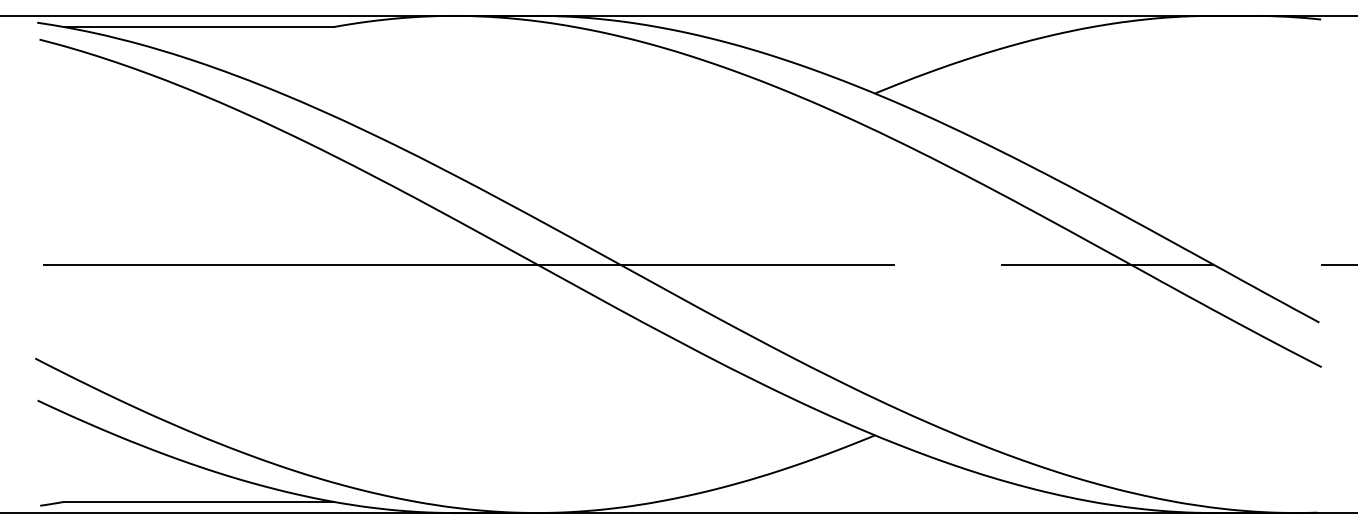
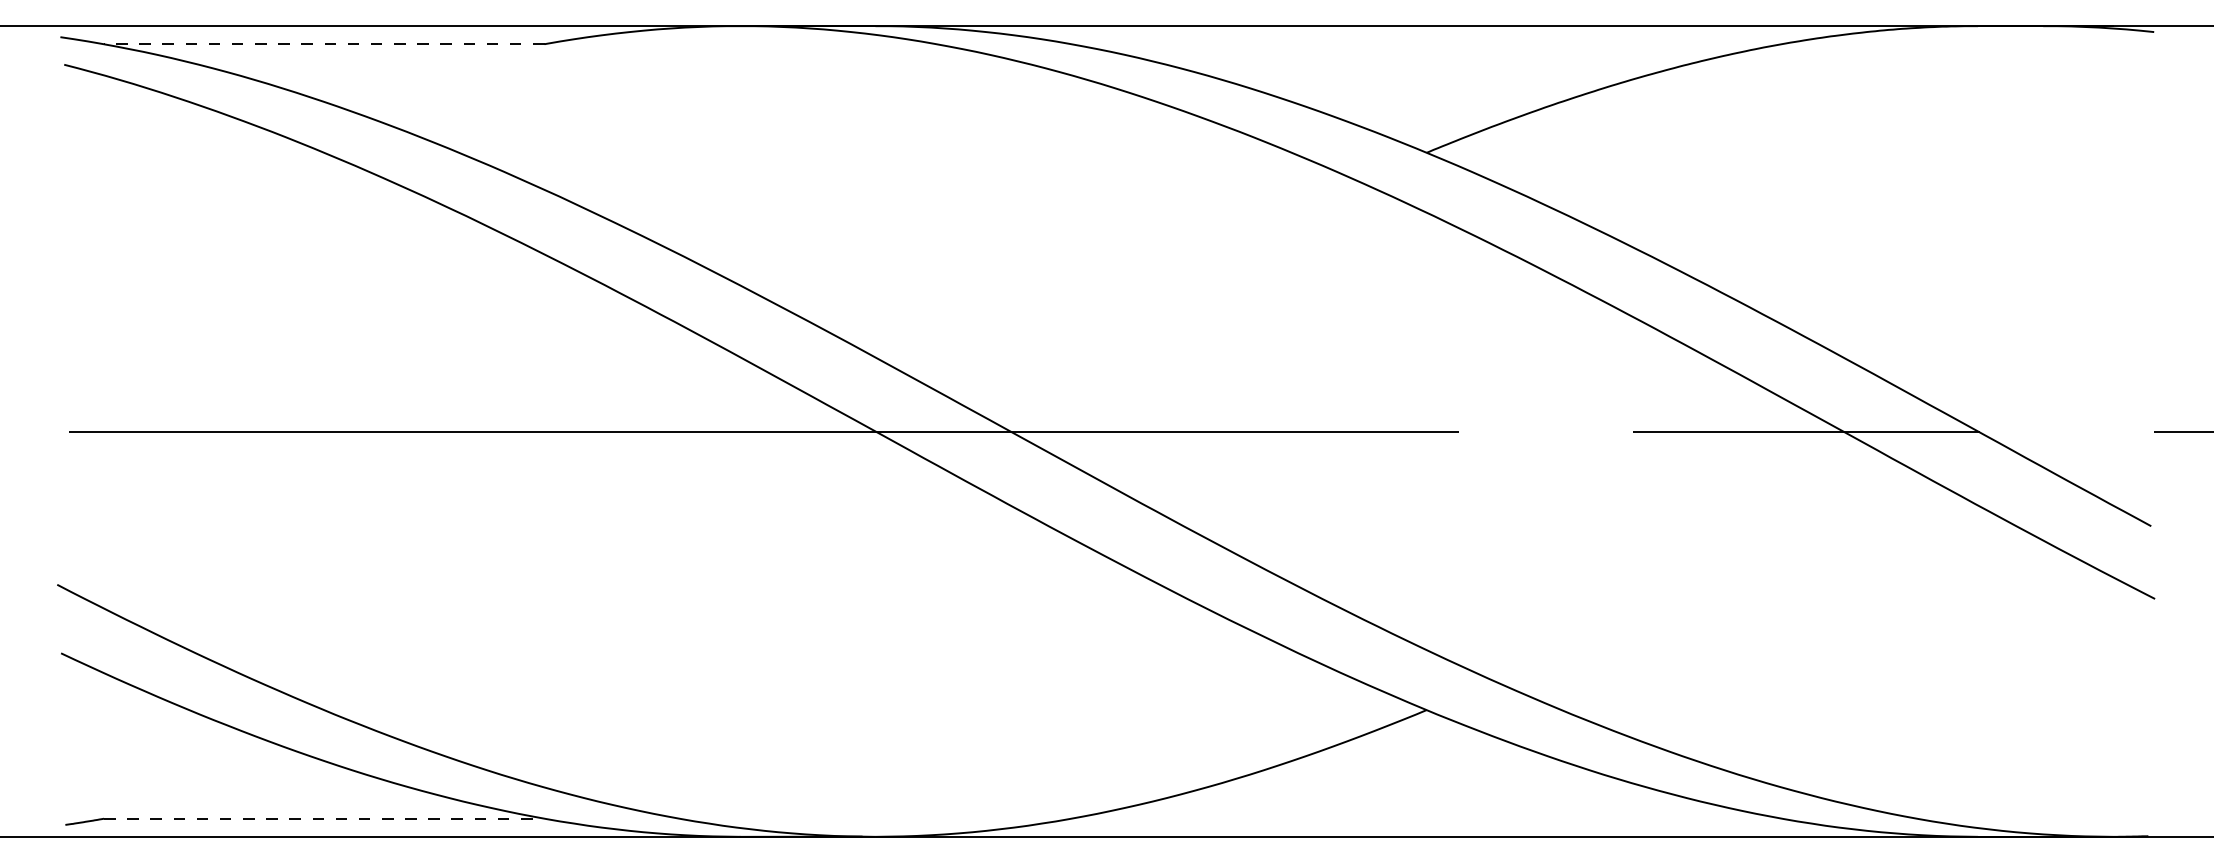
line: (198, 27) -> (323, 45), solid -> dashed
line: (198, 501) -> (323, 817), solid -> dashed

